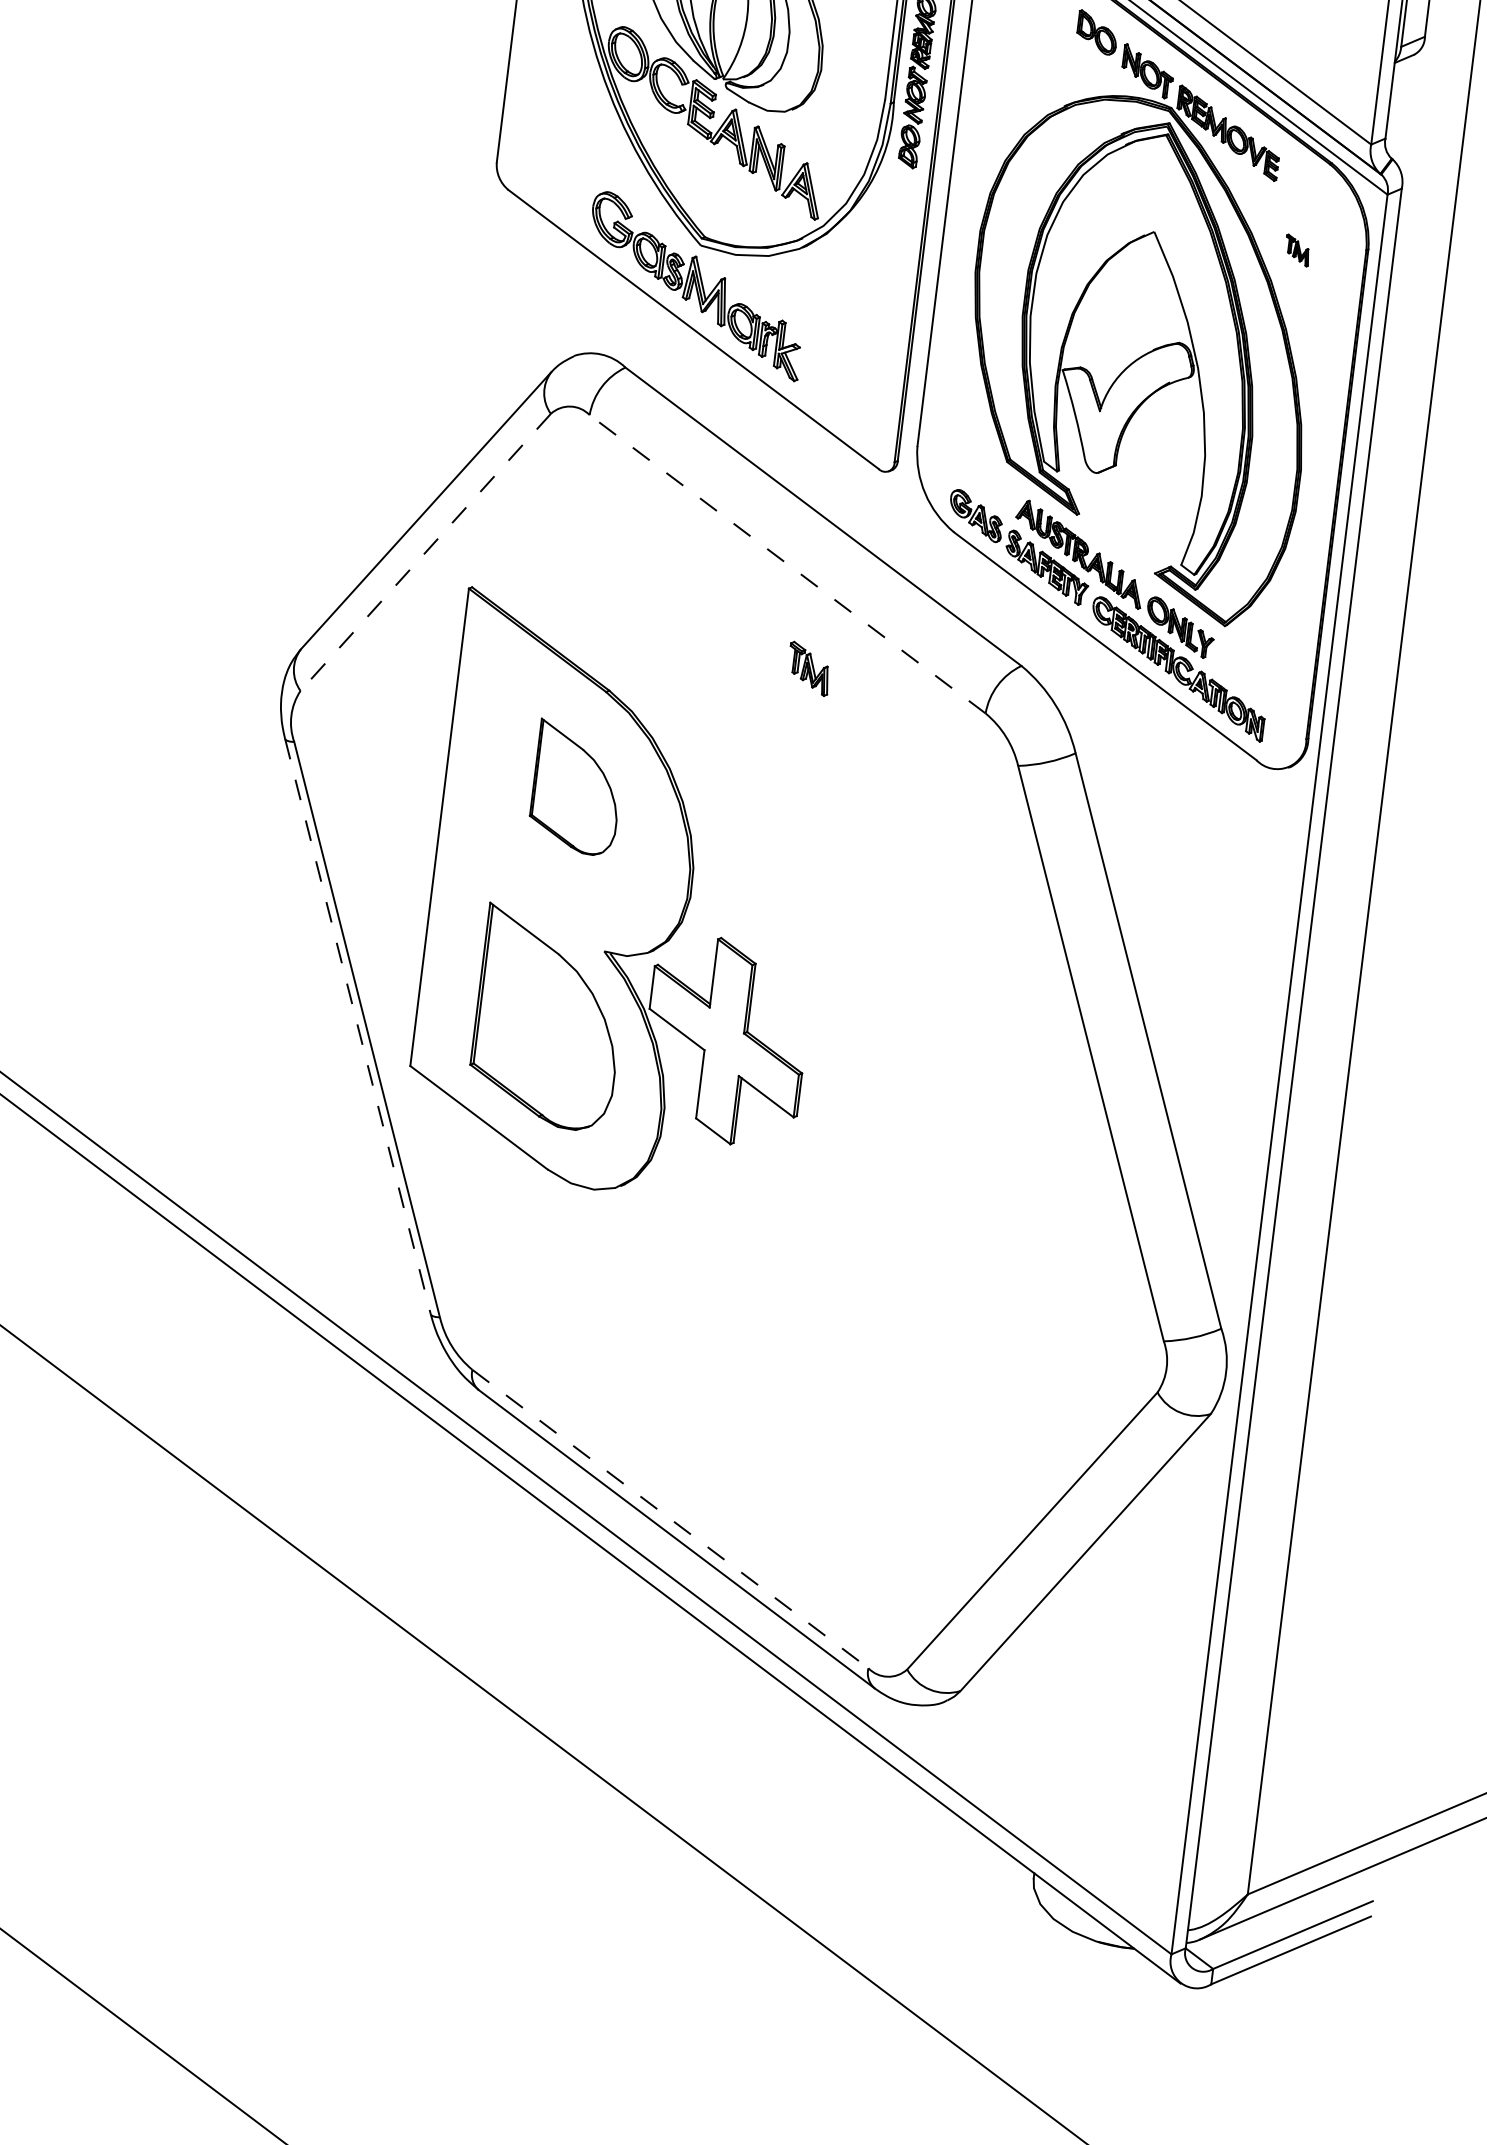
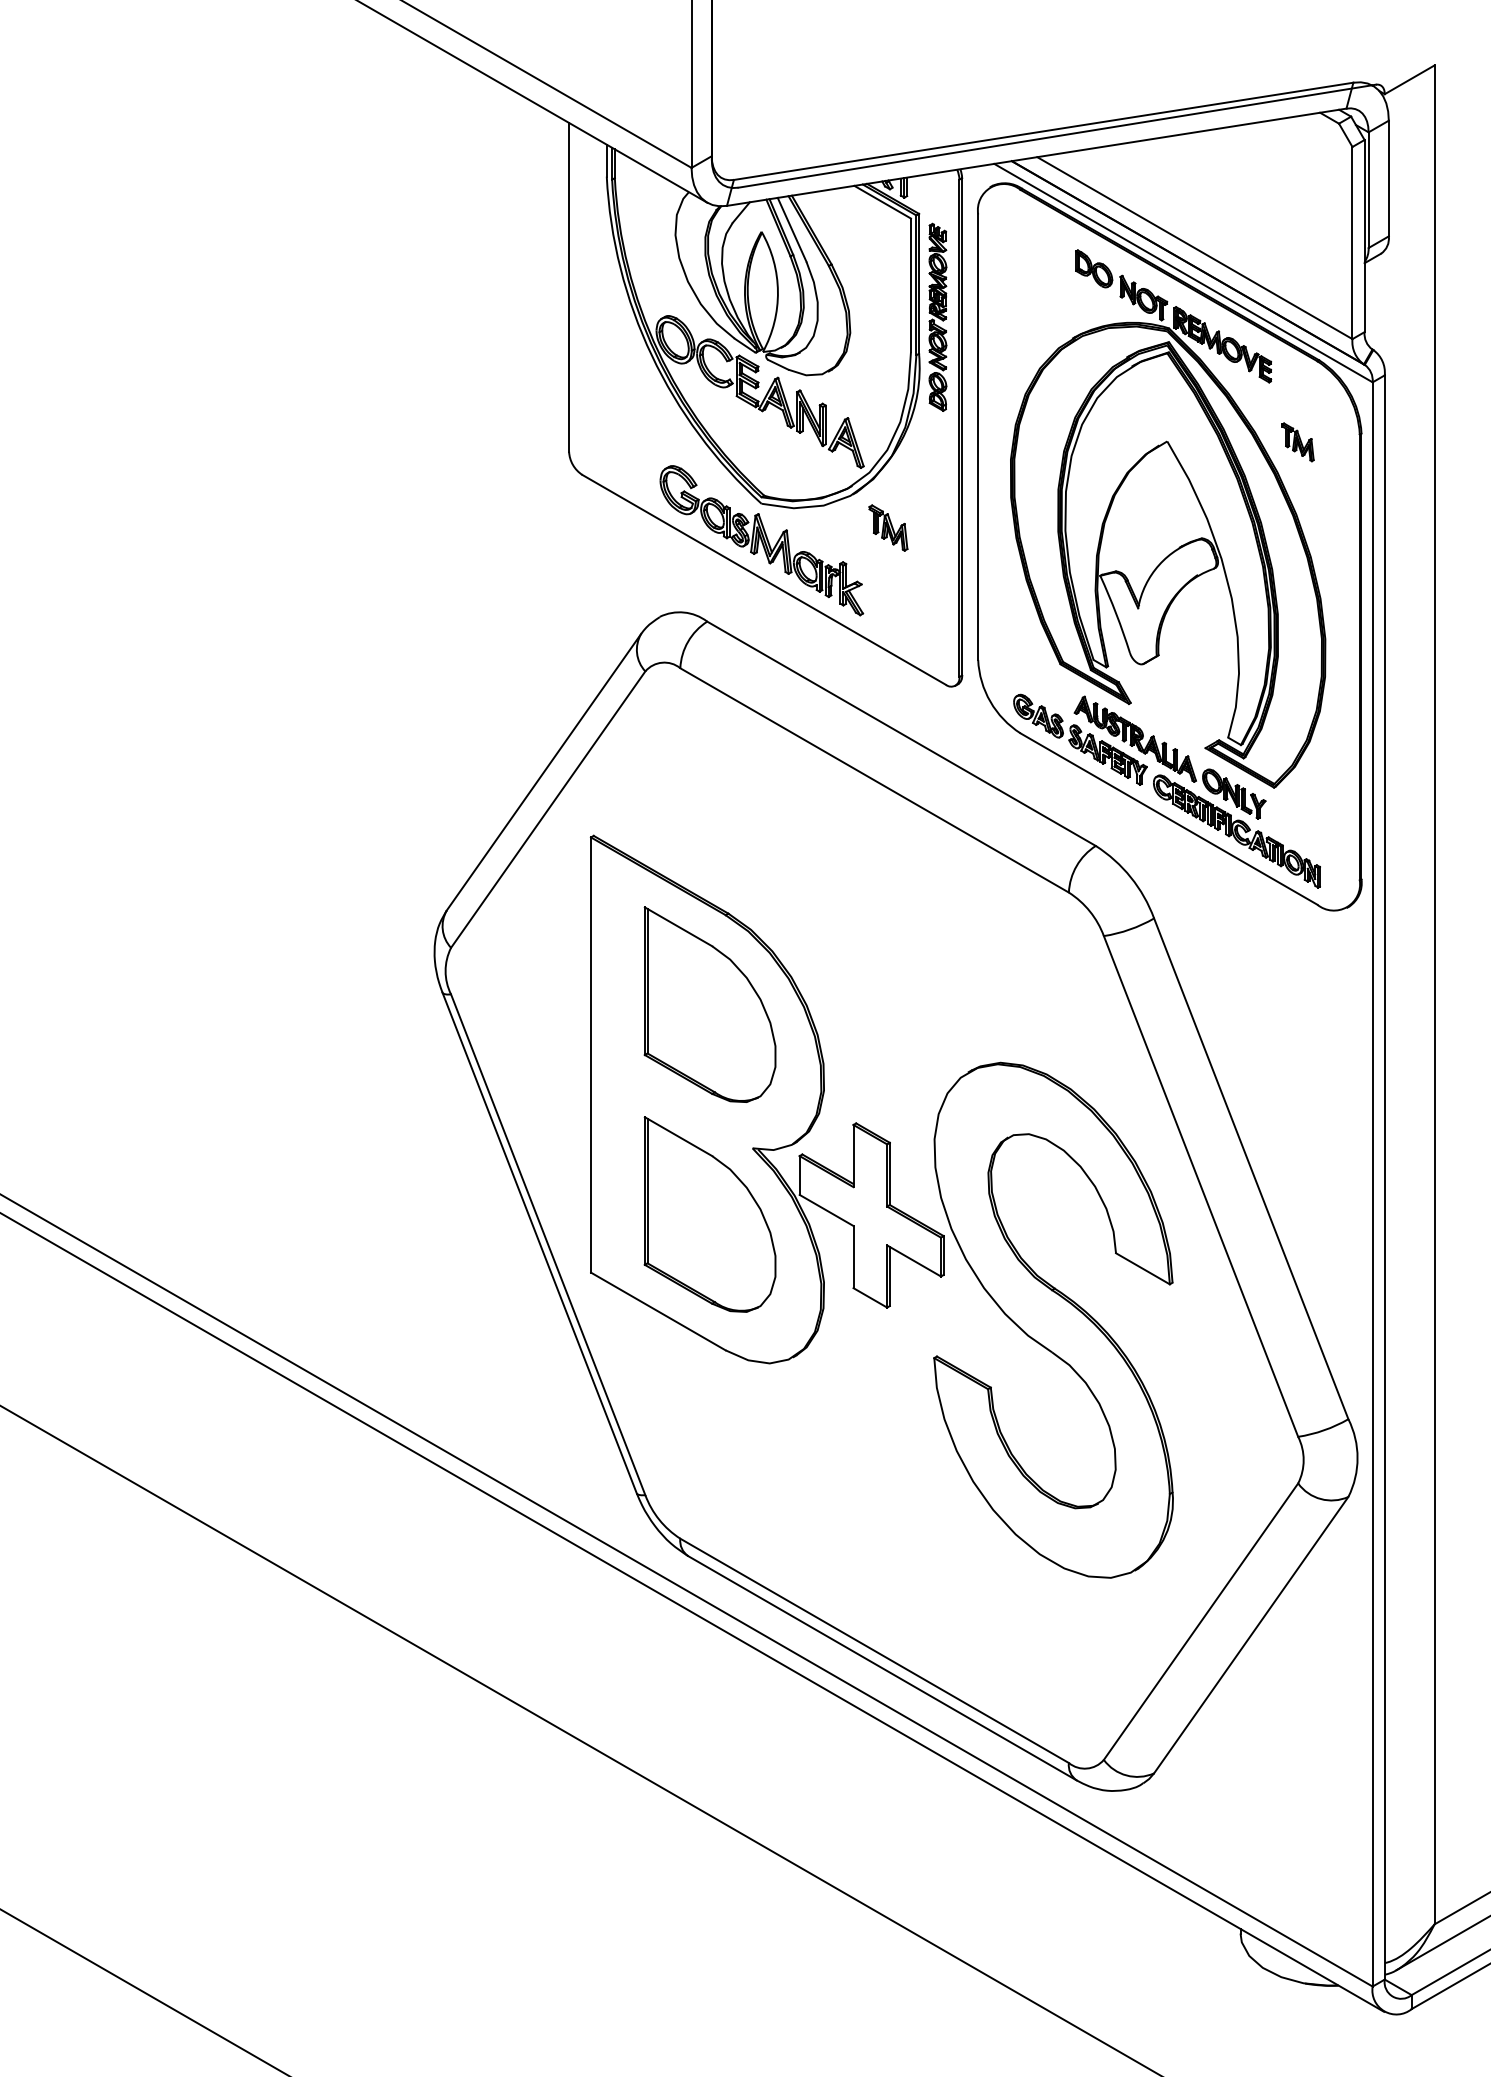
part: (1297, 250) -> (1297, 442), size x1.43
line: (426, 552) -> (548, 809), dashed -> solid
line: (787, 564) -> (874, 780), dashed -> solid
part: (809, 668) -> (888, 527), moved
part: (576, 787) -> (709, 1004), size x1.67
line: (357, 1027) -> (539, 1243), dashed -> solid
part: (911, 1179) -> (1053, 1319), added
line: (671, 1519) -> (875, 1651), dashed -> solid

